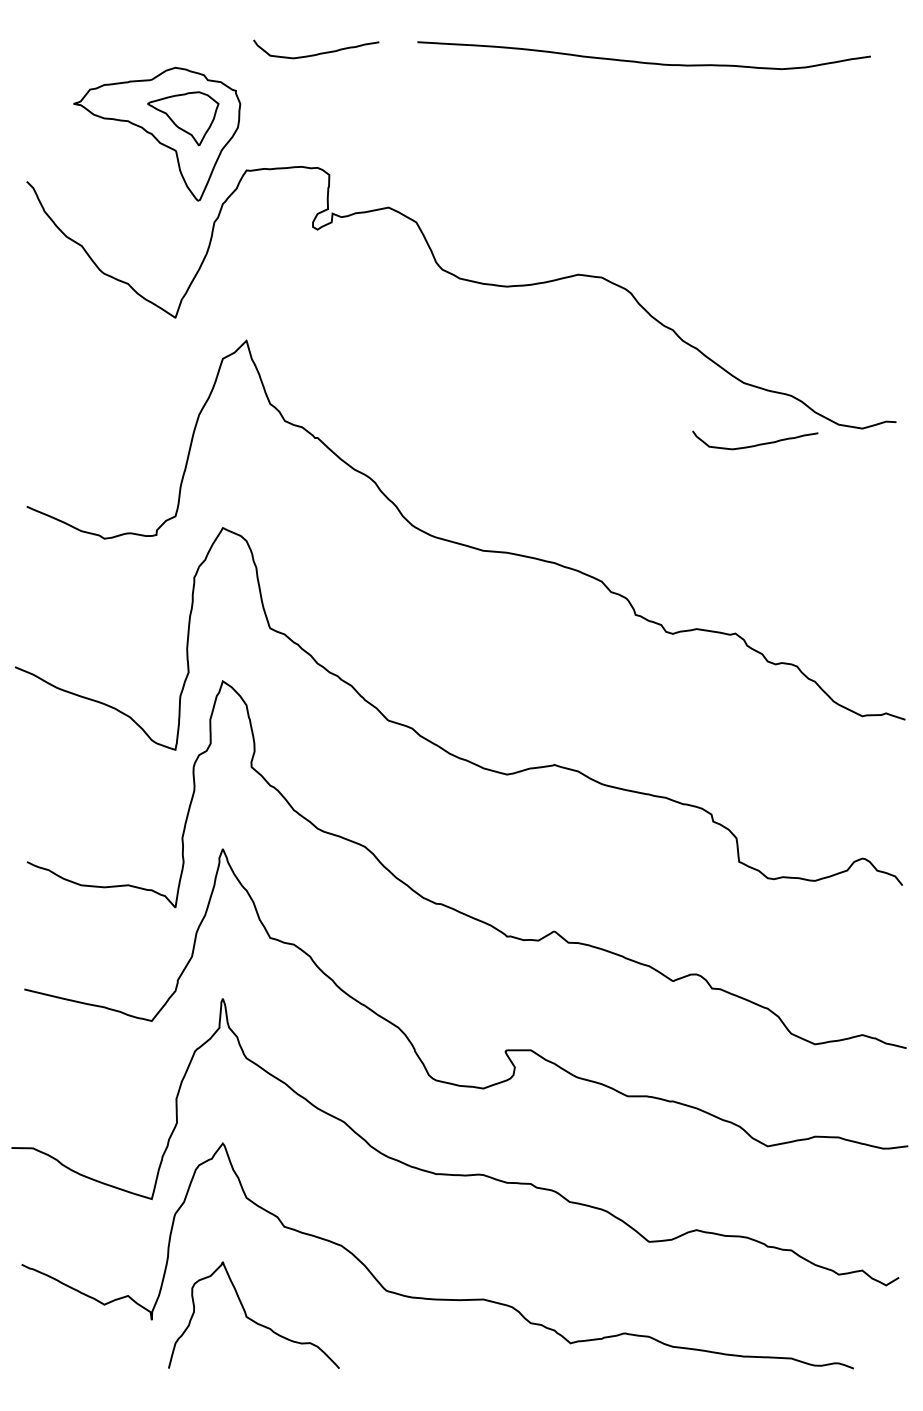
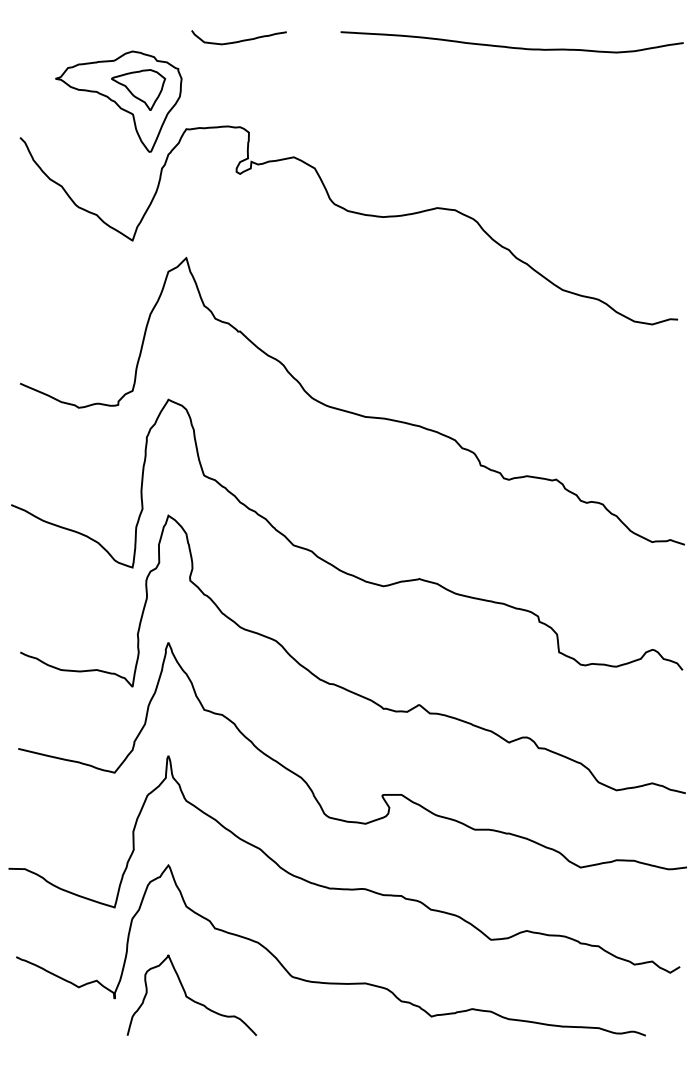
curve: (643, 61) -> (511, 46), moved
curve: (755, 444) -> (571, 336), removed

